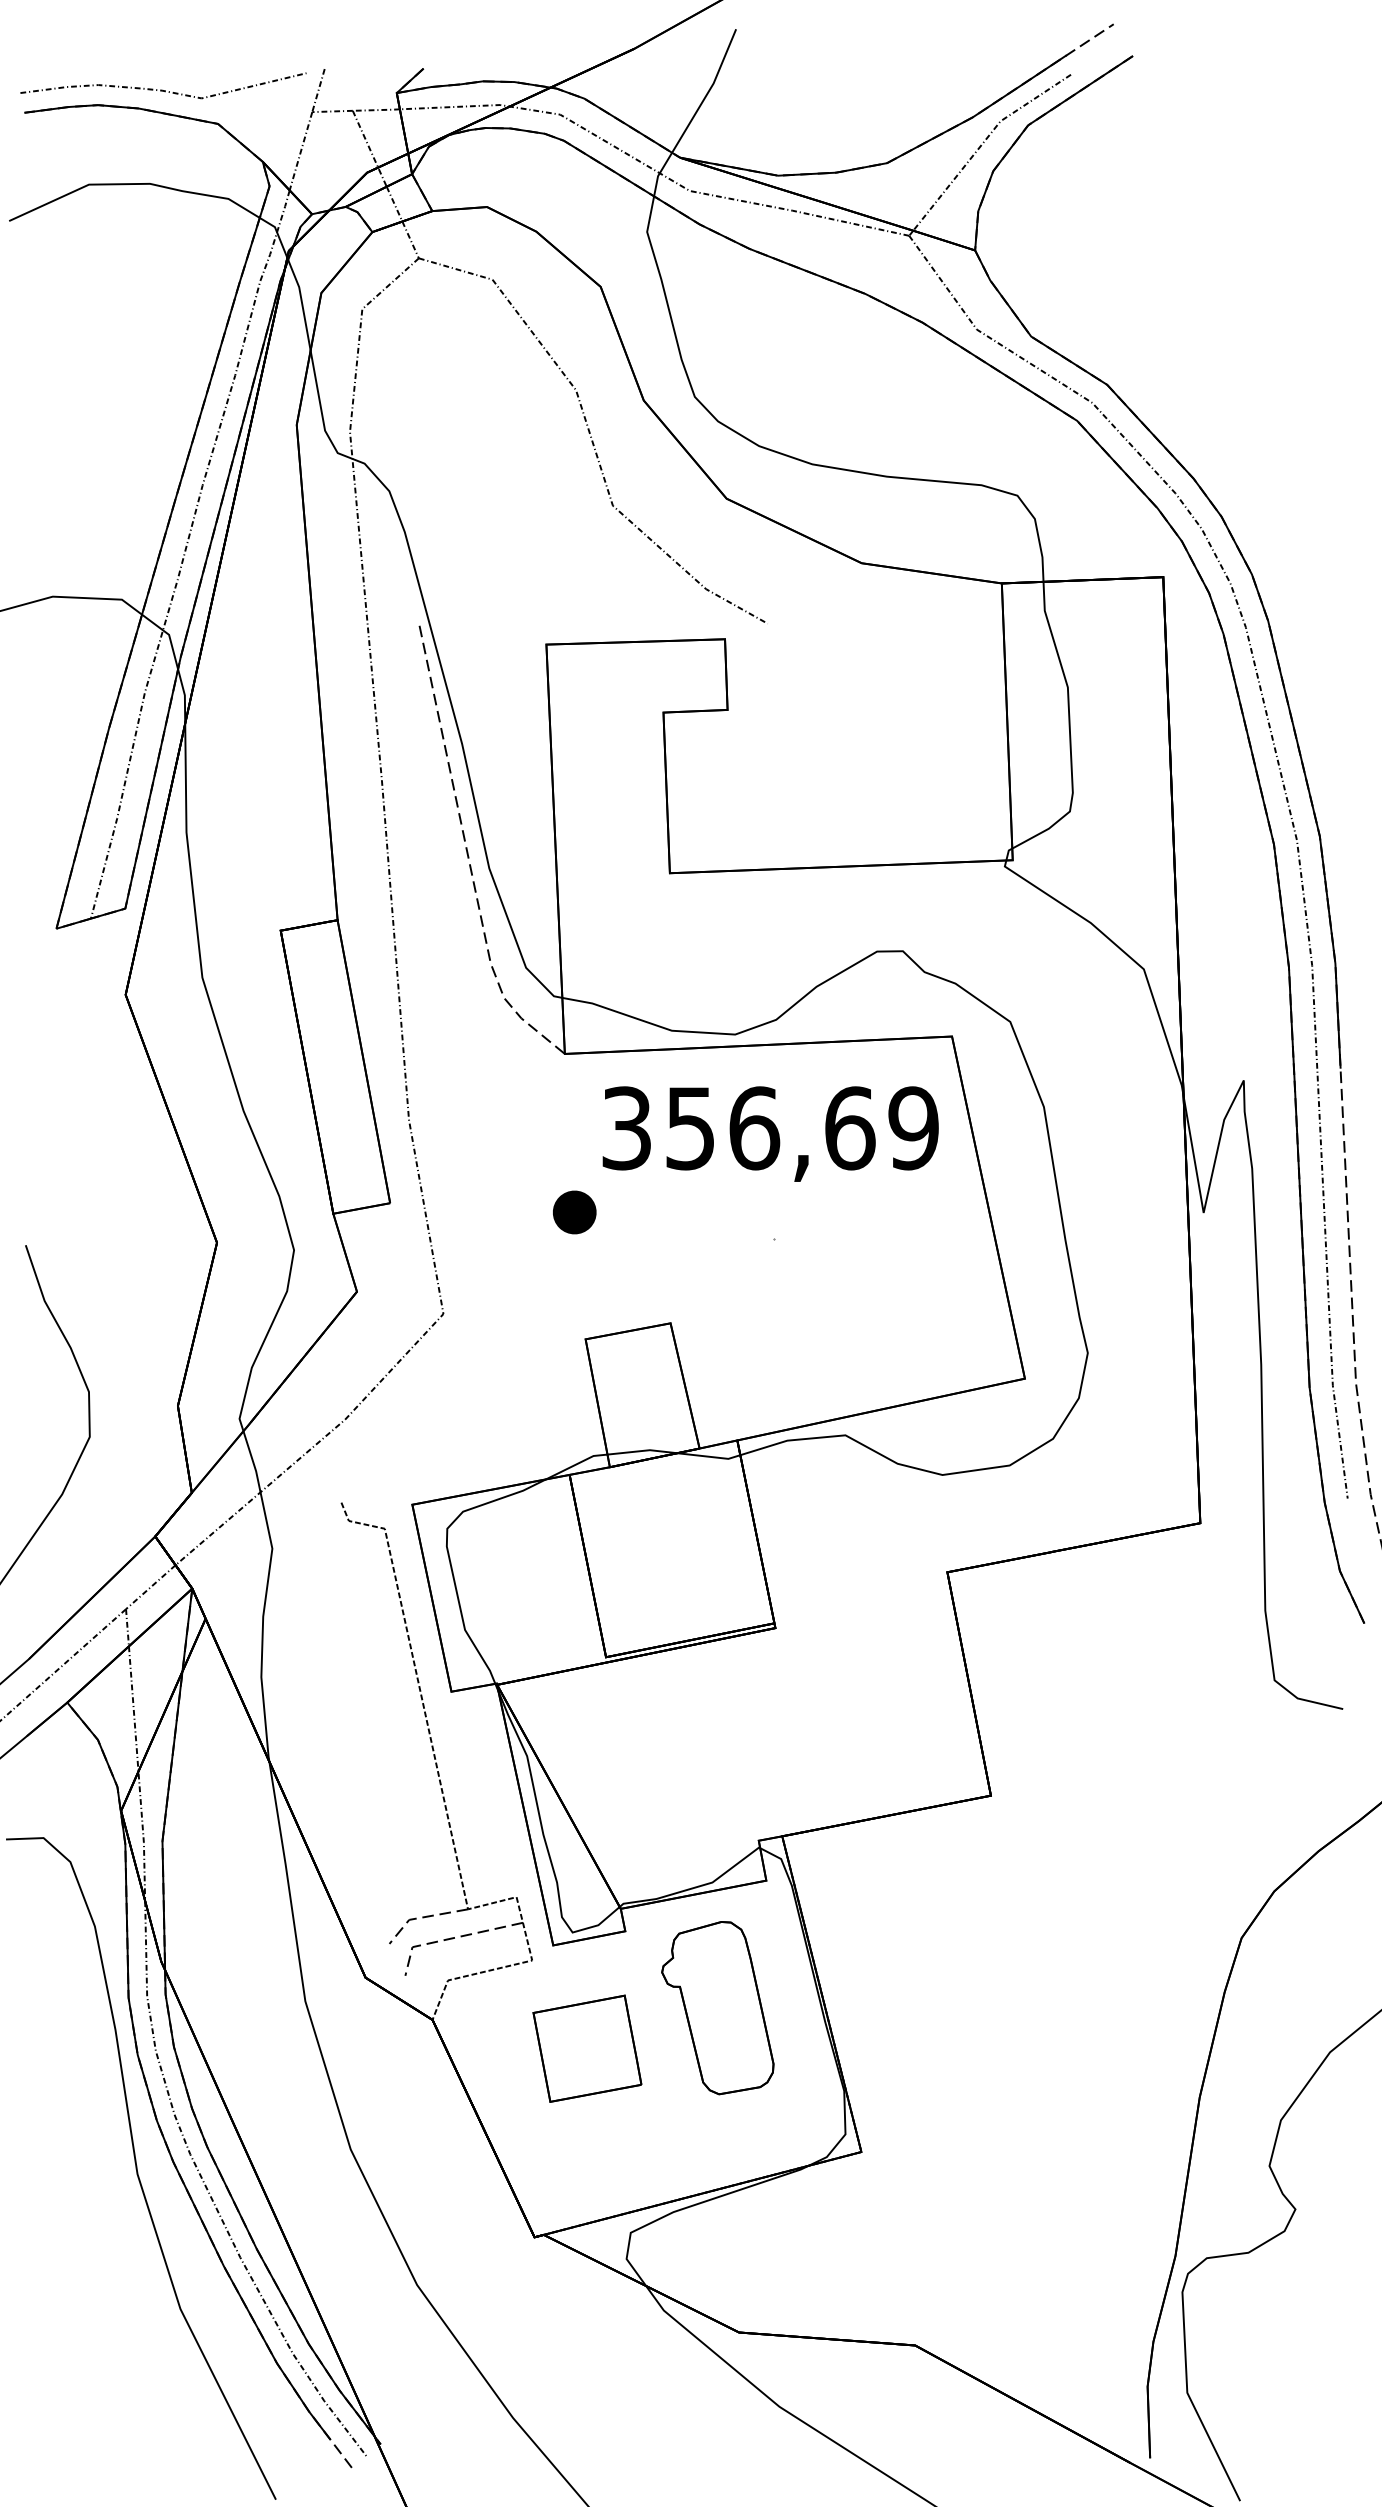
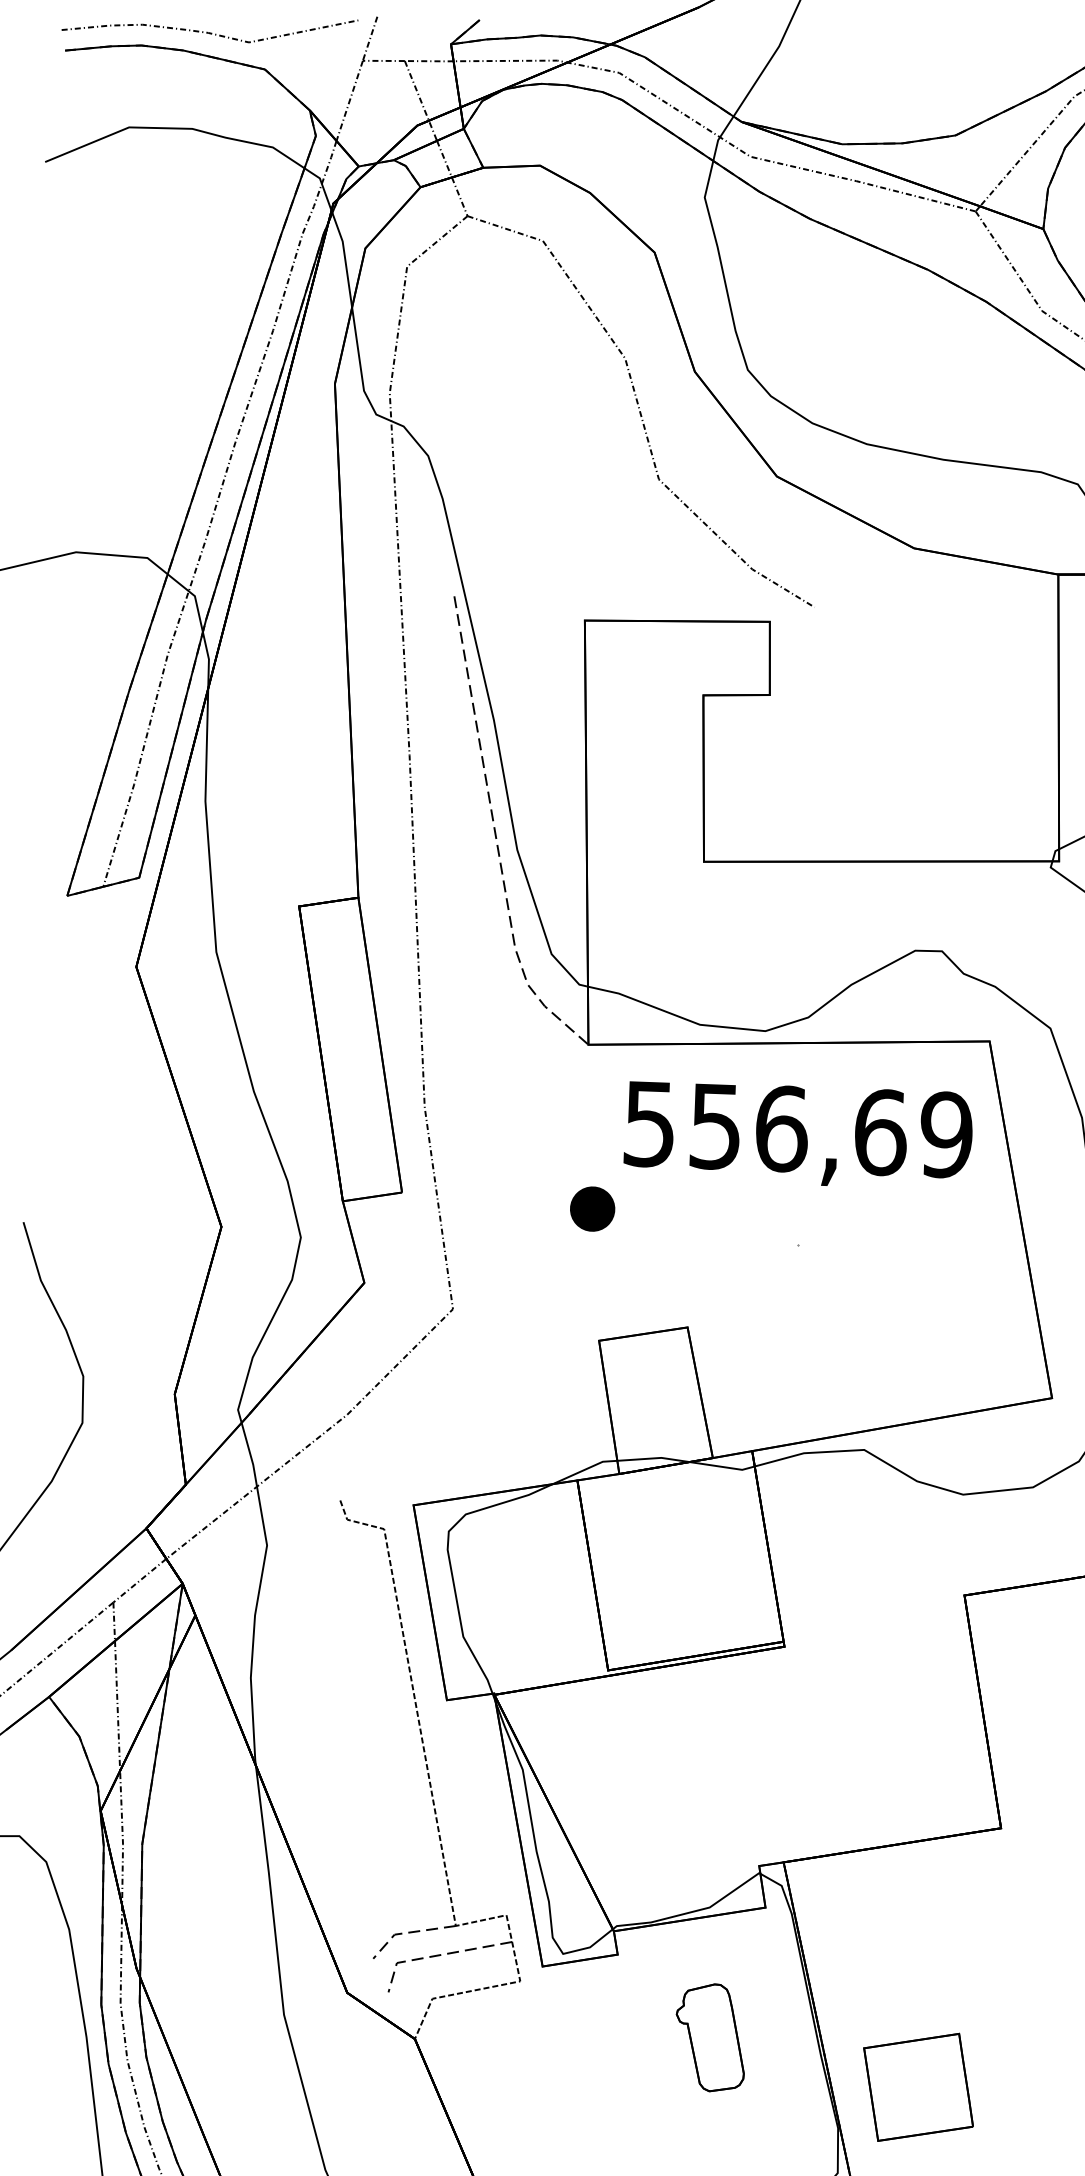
text: (626, 1127) -> (649, 1123), 356,69 -> 556,69
part: (717, 2008) -> (710, 2038), size x0.6
part: (587, 2048) -> (918, 2087), moved

